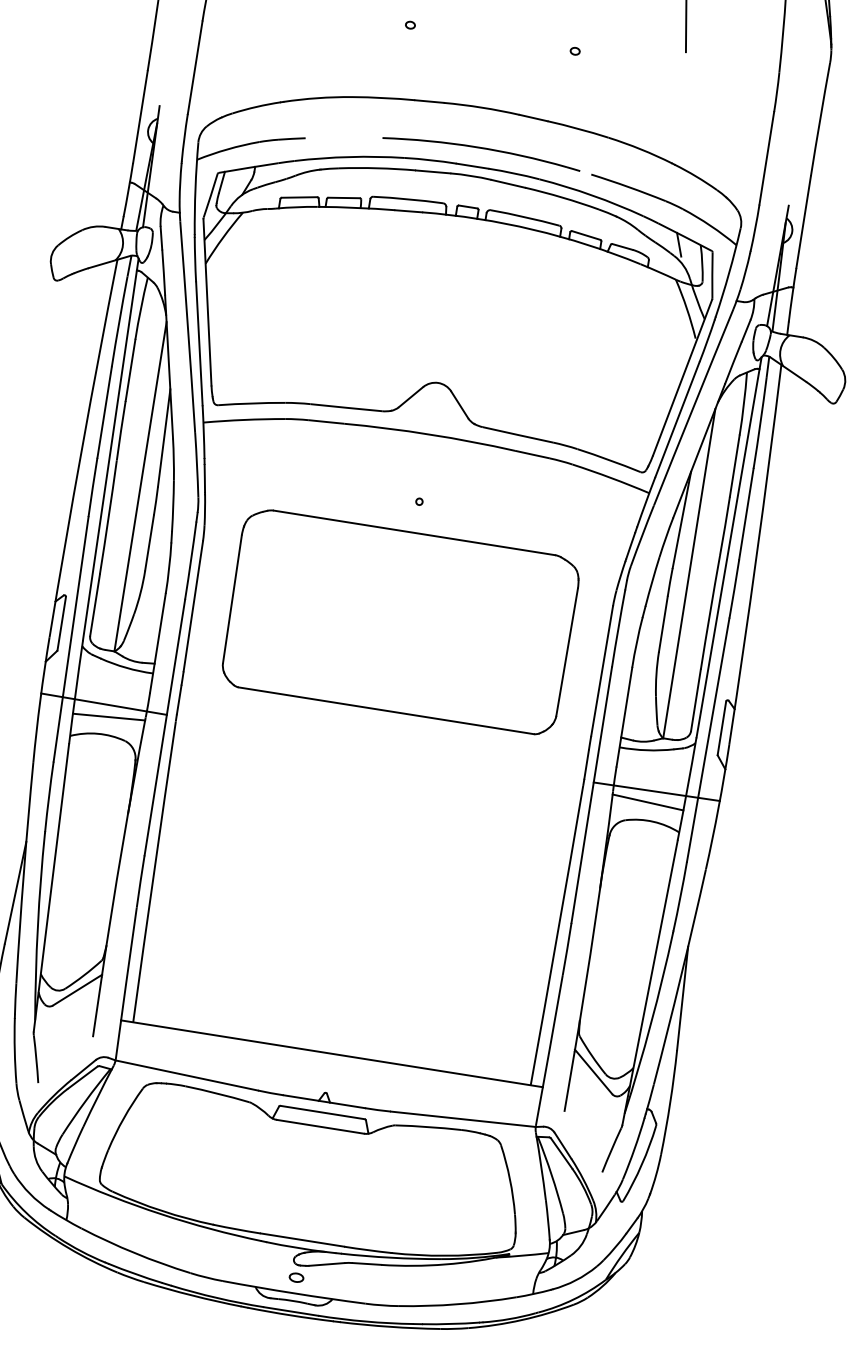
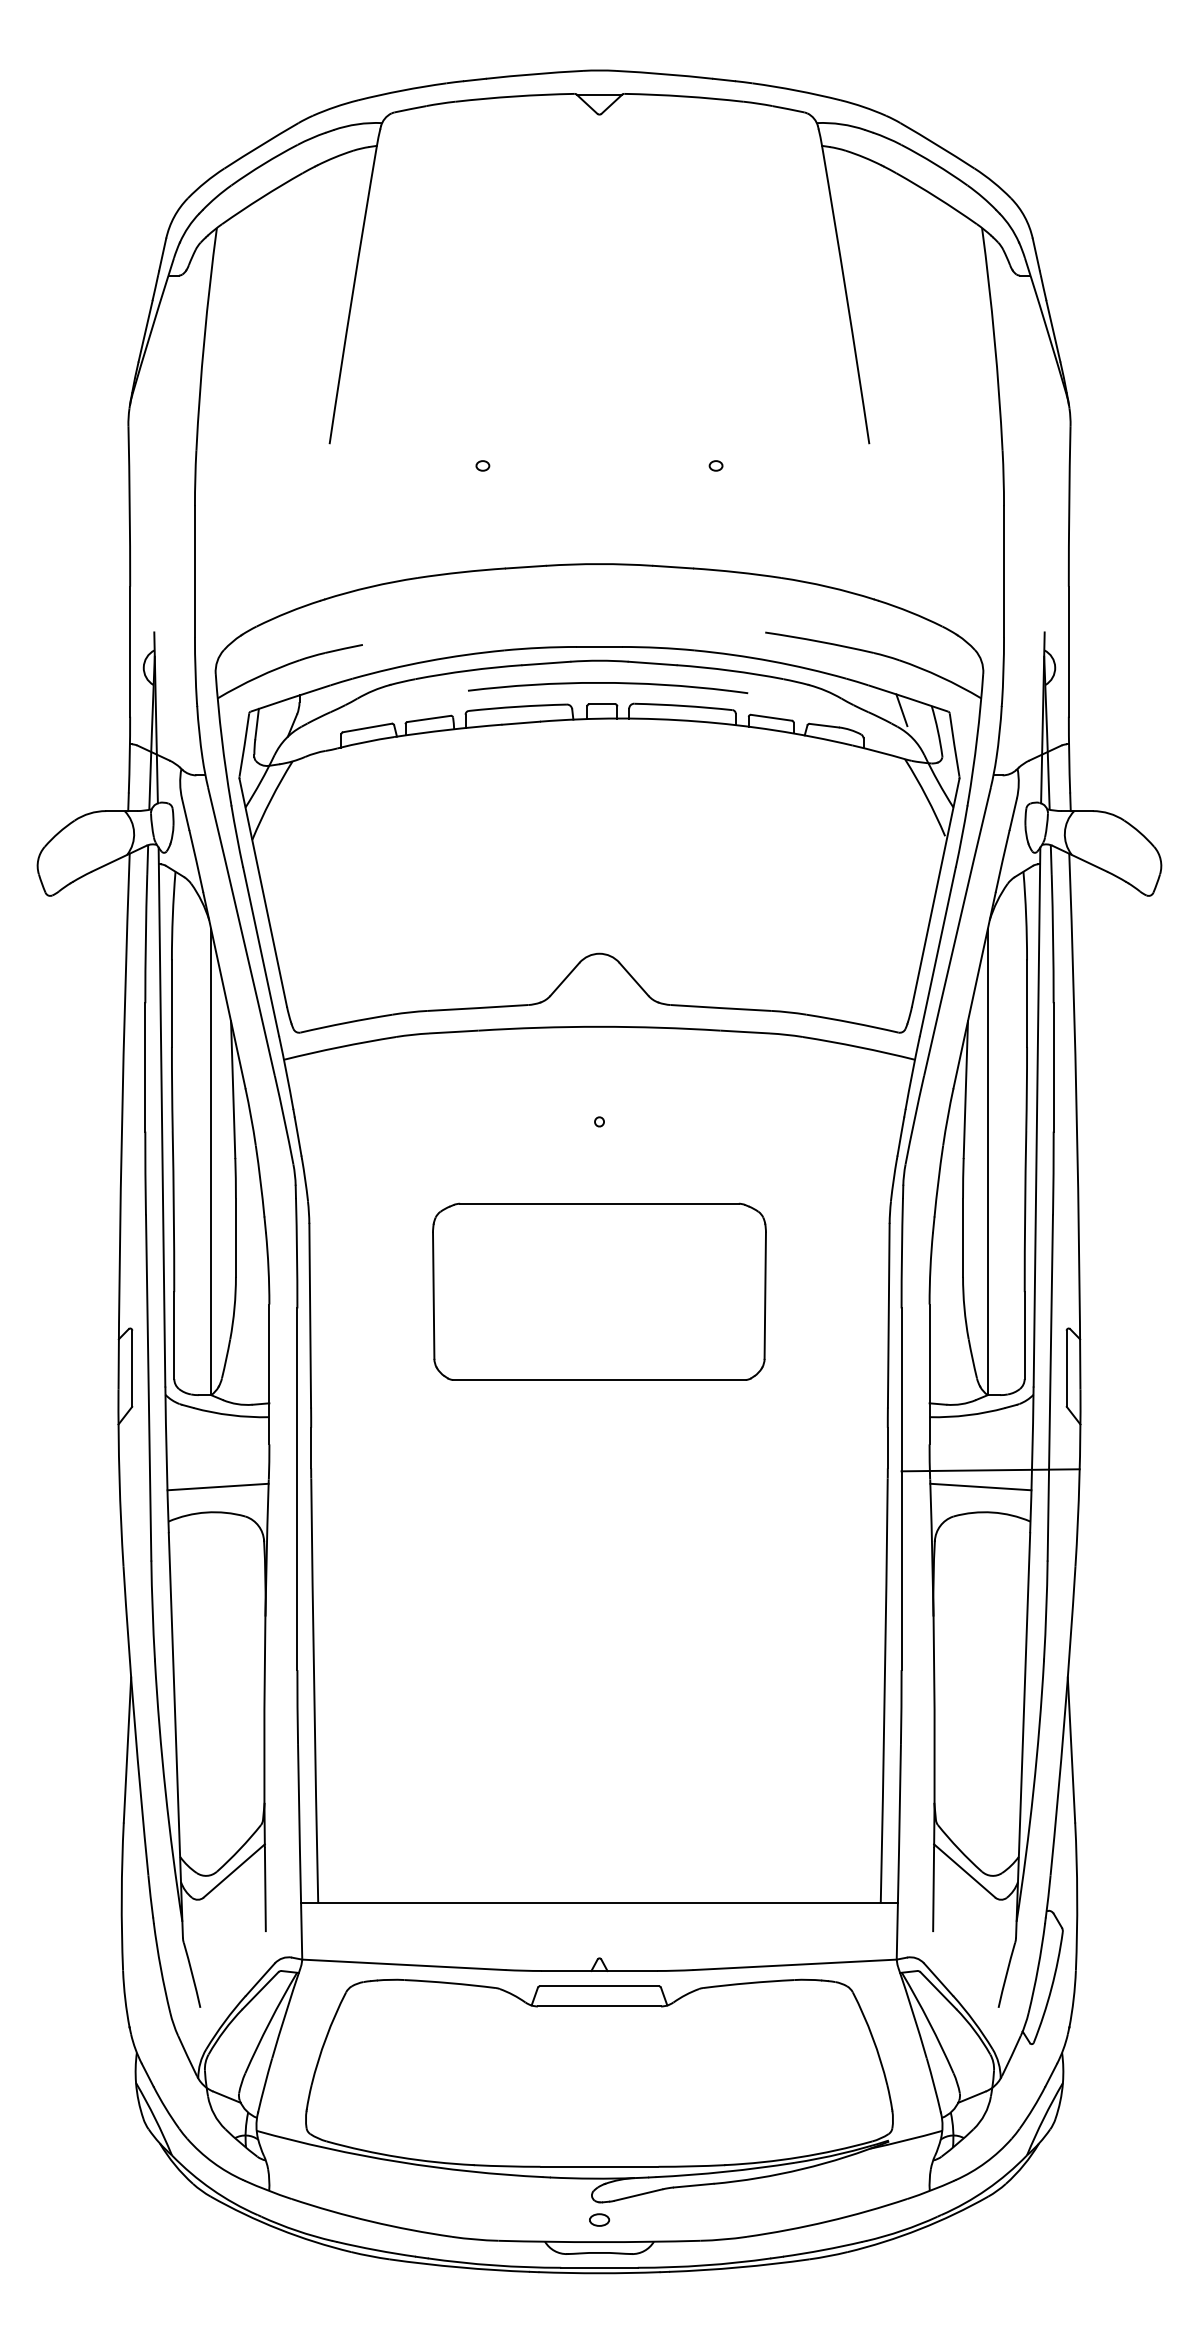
part: (482, 152) -> (608, 688), moved
part: (400, 621) -> (599, 1291), size x0.7
line: (104, 704) -> (208, 1470), removed

